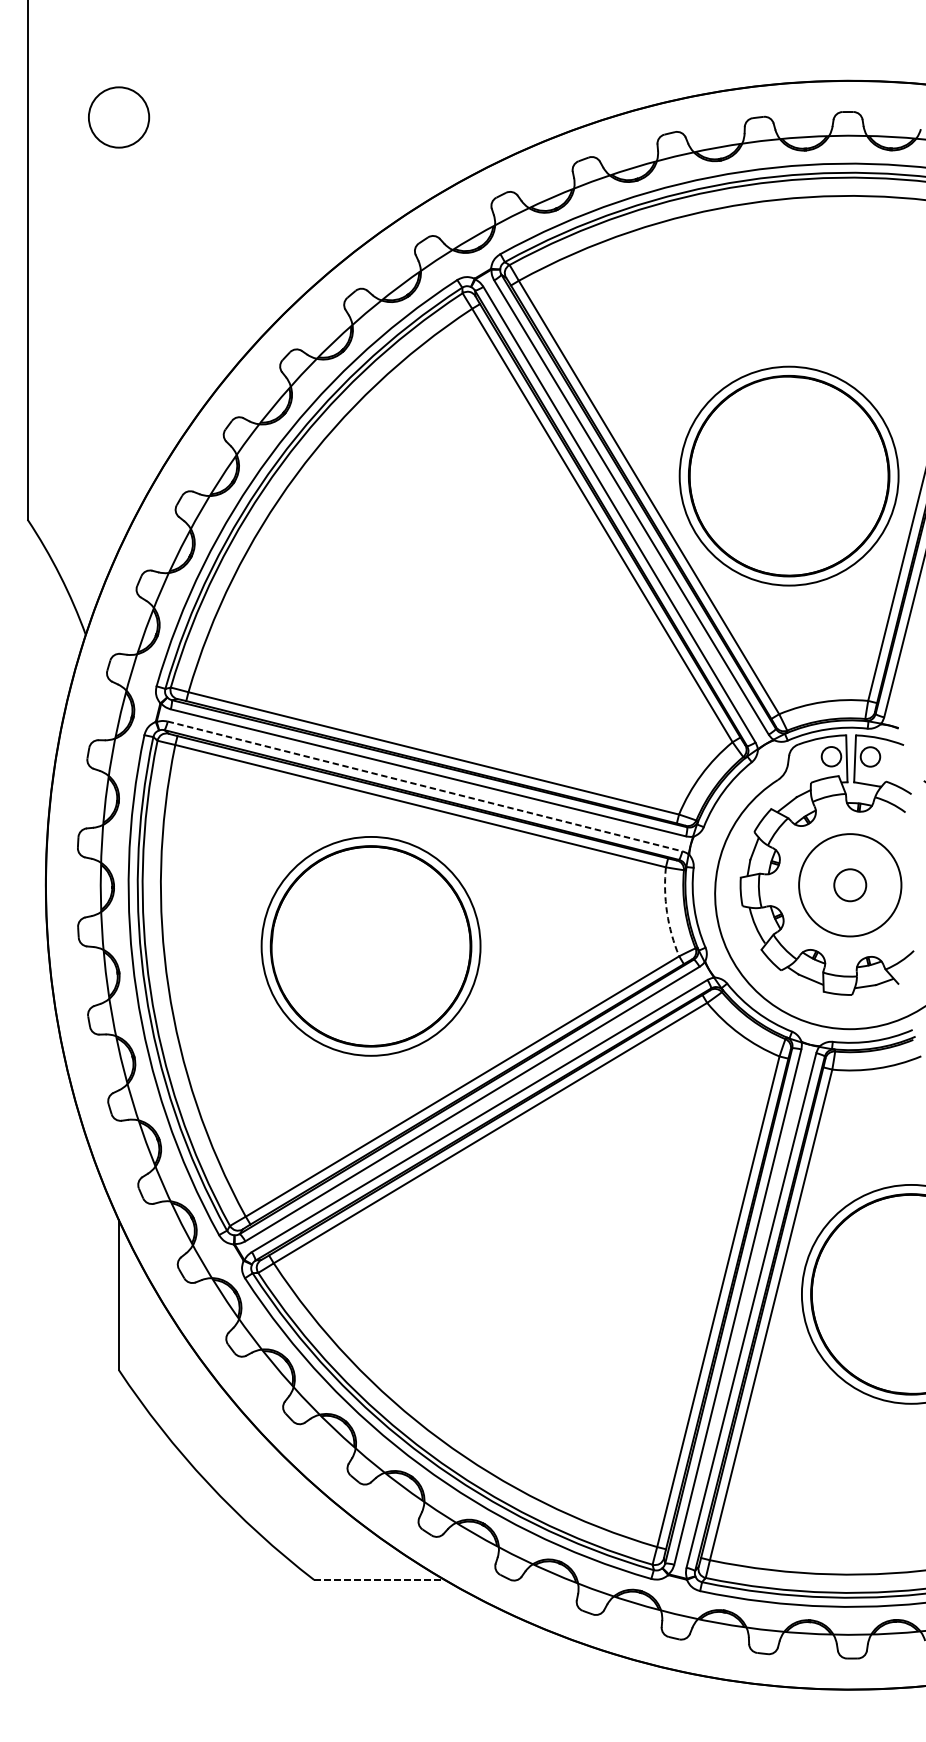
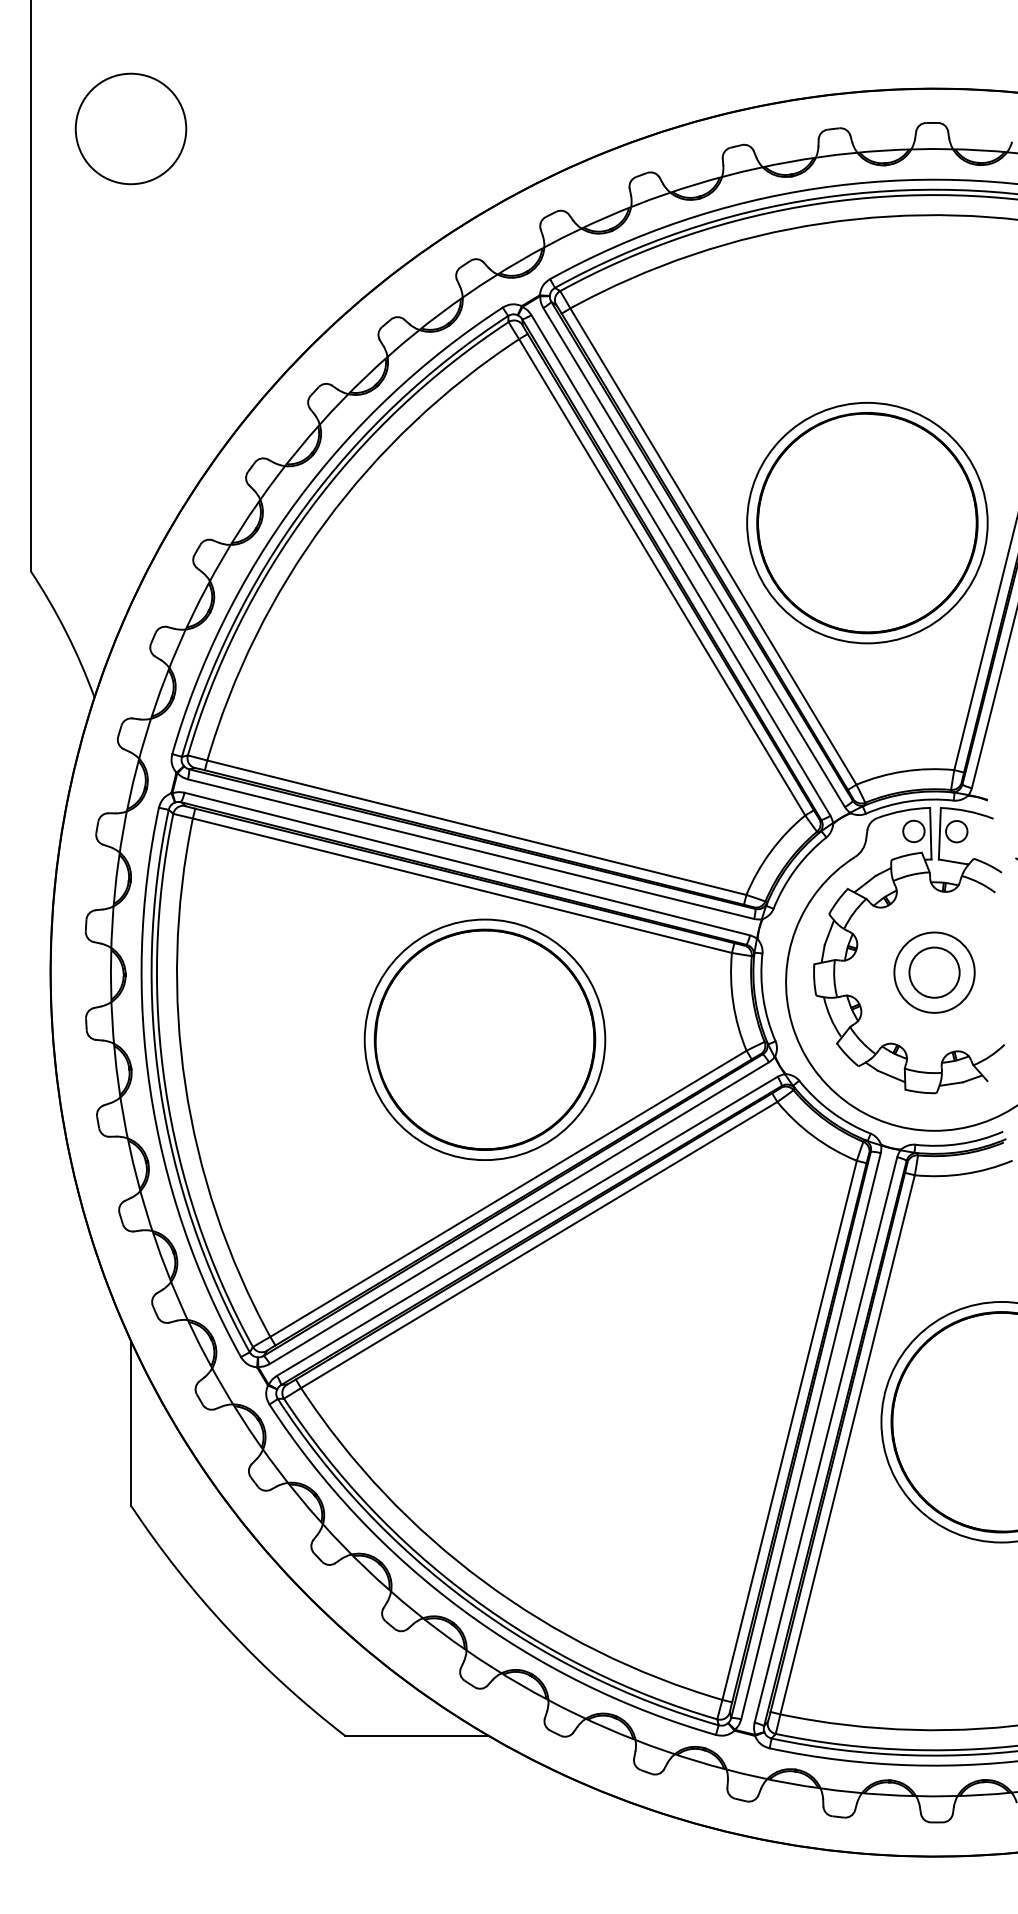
circle: (118, 117) -> (130, 128), size x1.67
line: (425, 786) -> (467, 864), dashed -> solid
circle: (850, 885) -> (934, 972), size x0.71
circle: (850, 885) -> (934, 972), size x1.43
arc: (667, 912) -> (733, 1002), dashed -> solid
part: (370, 946) -> (484, 1039), moved
line: (379, 1580) -> (417, 1736), dashed -> solid

